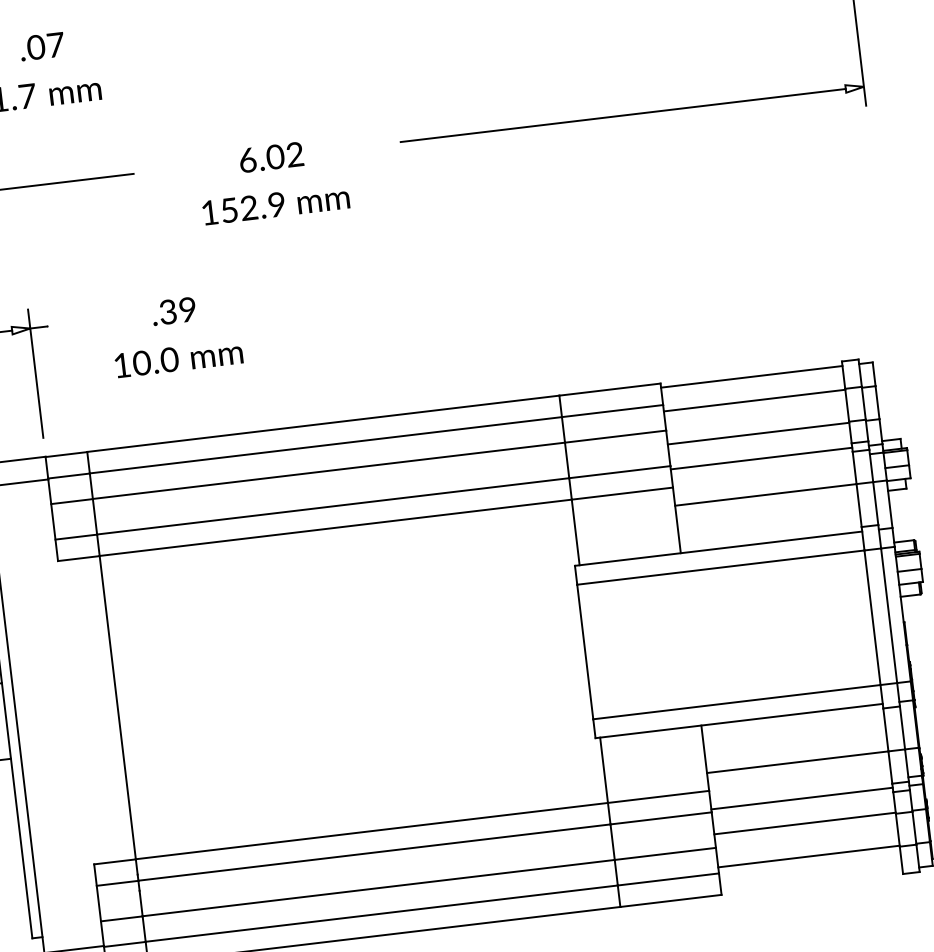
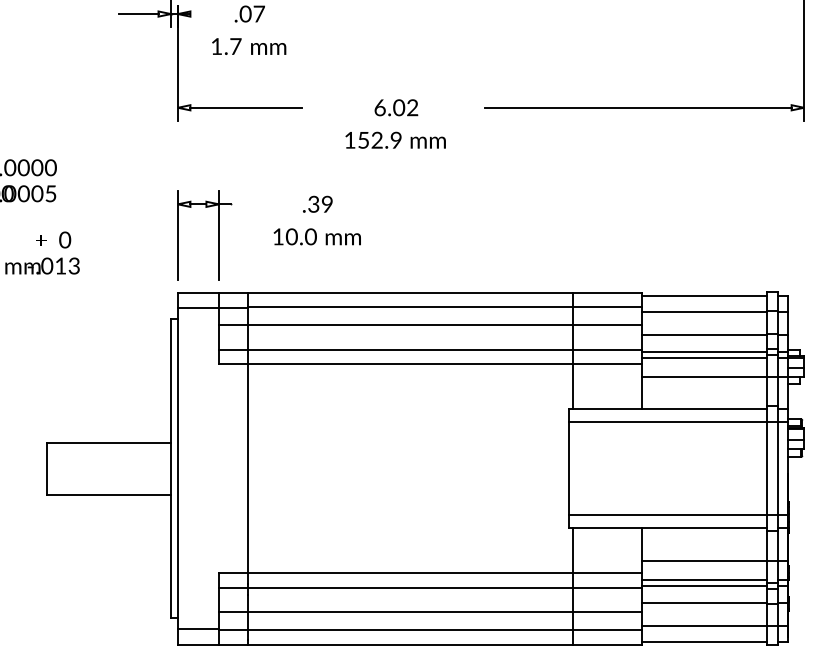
line: (762, 466) -> (704, 357), added
line: (800, 789) -> (704, 579), added
line: (811, 879) -> (704, 641), added

